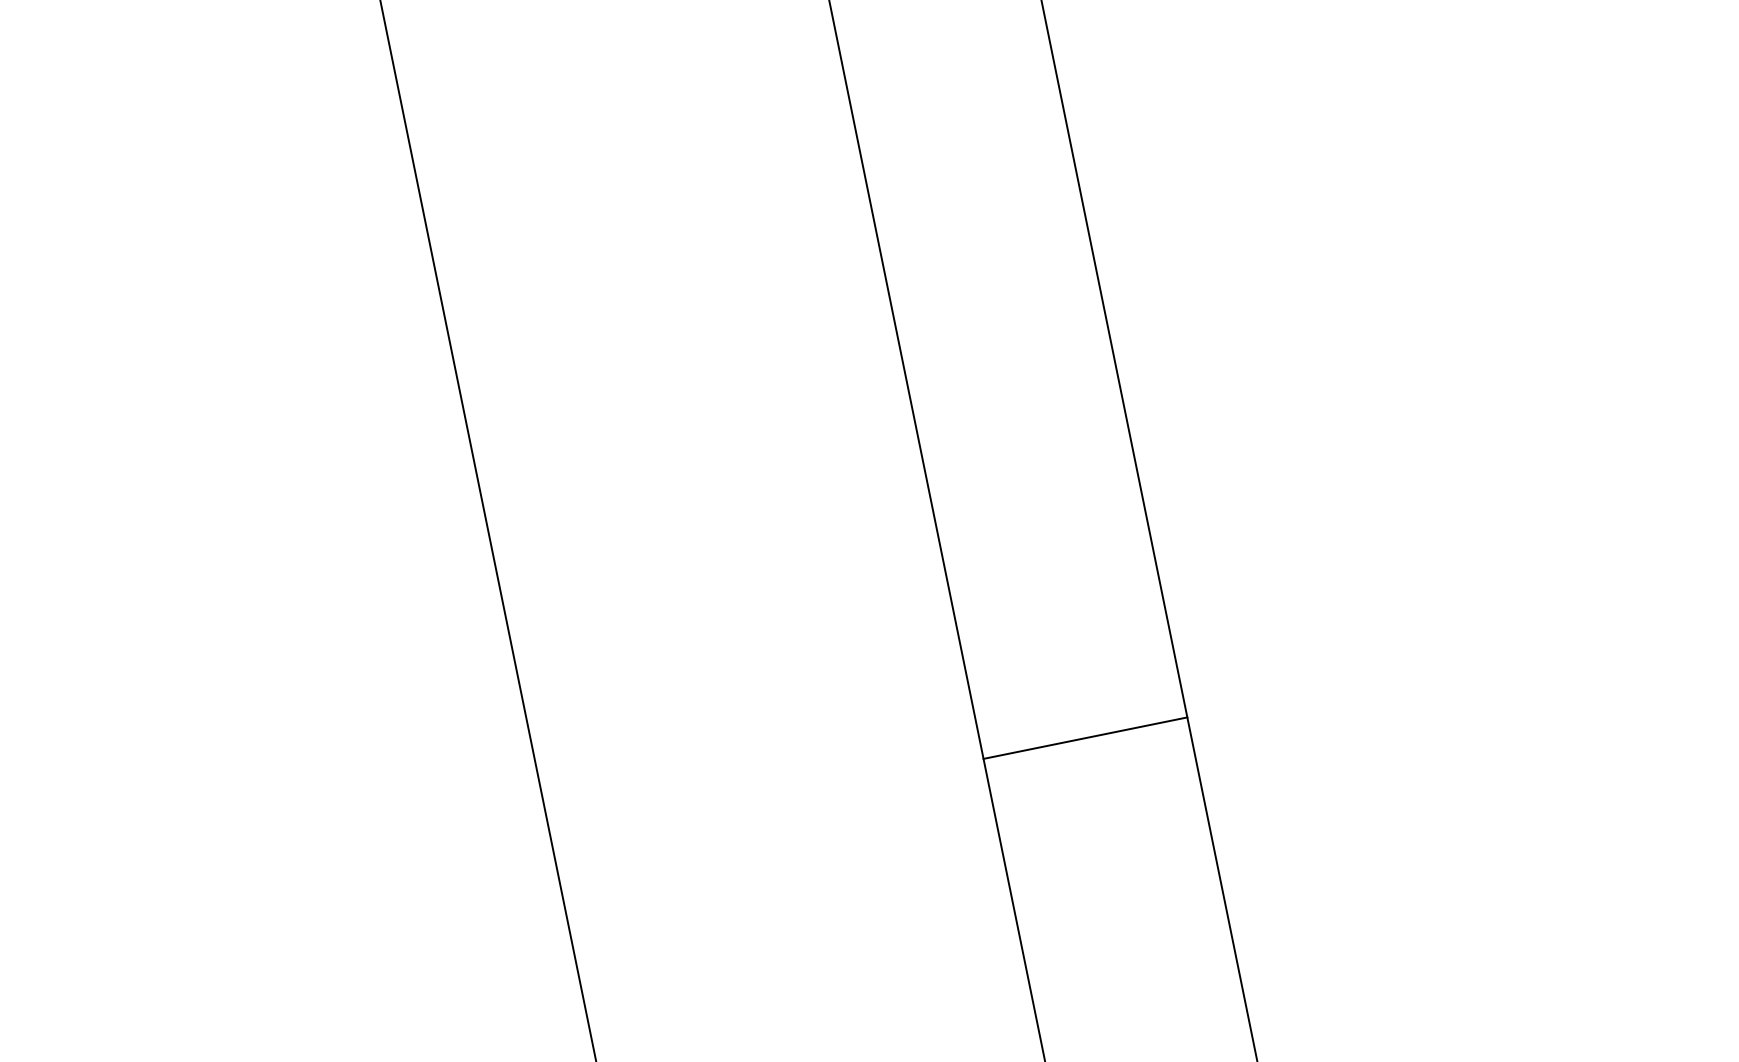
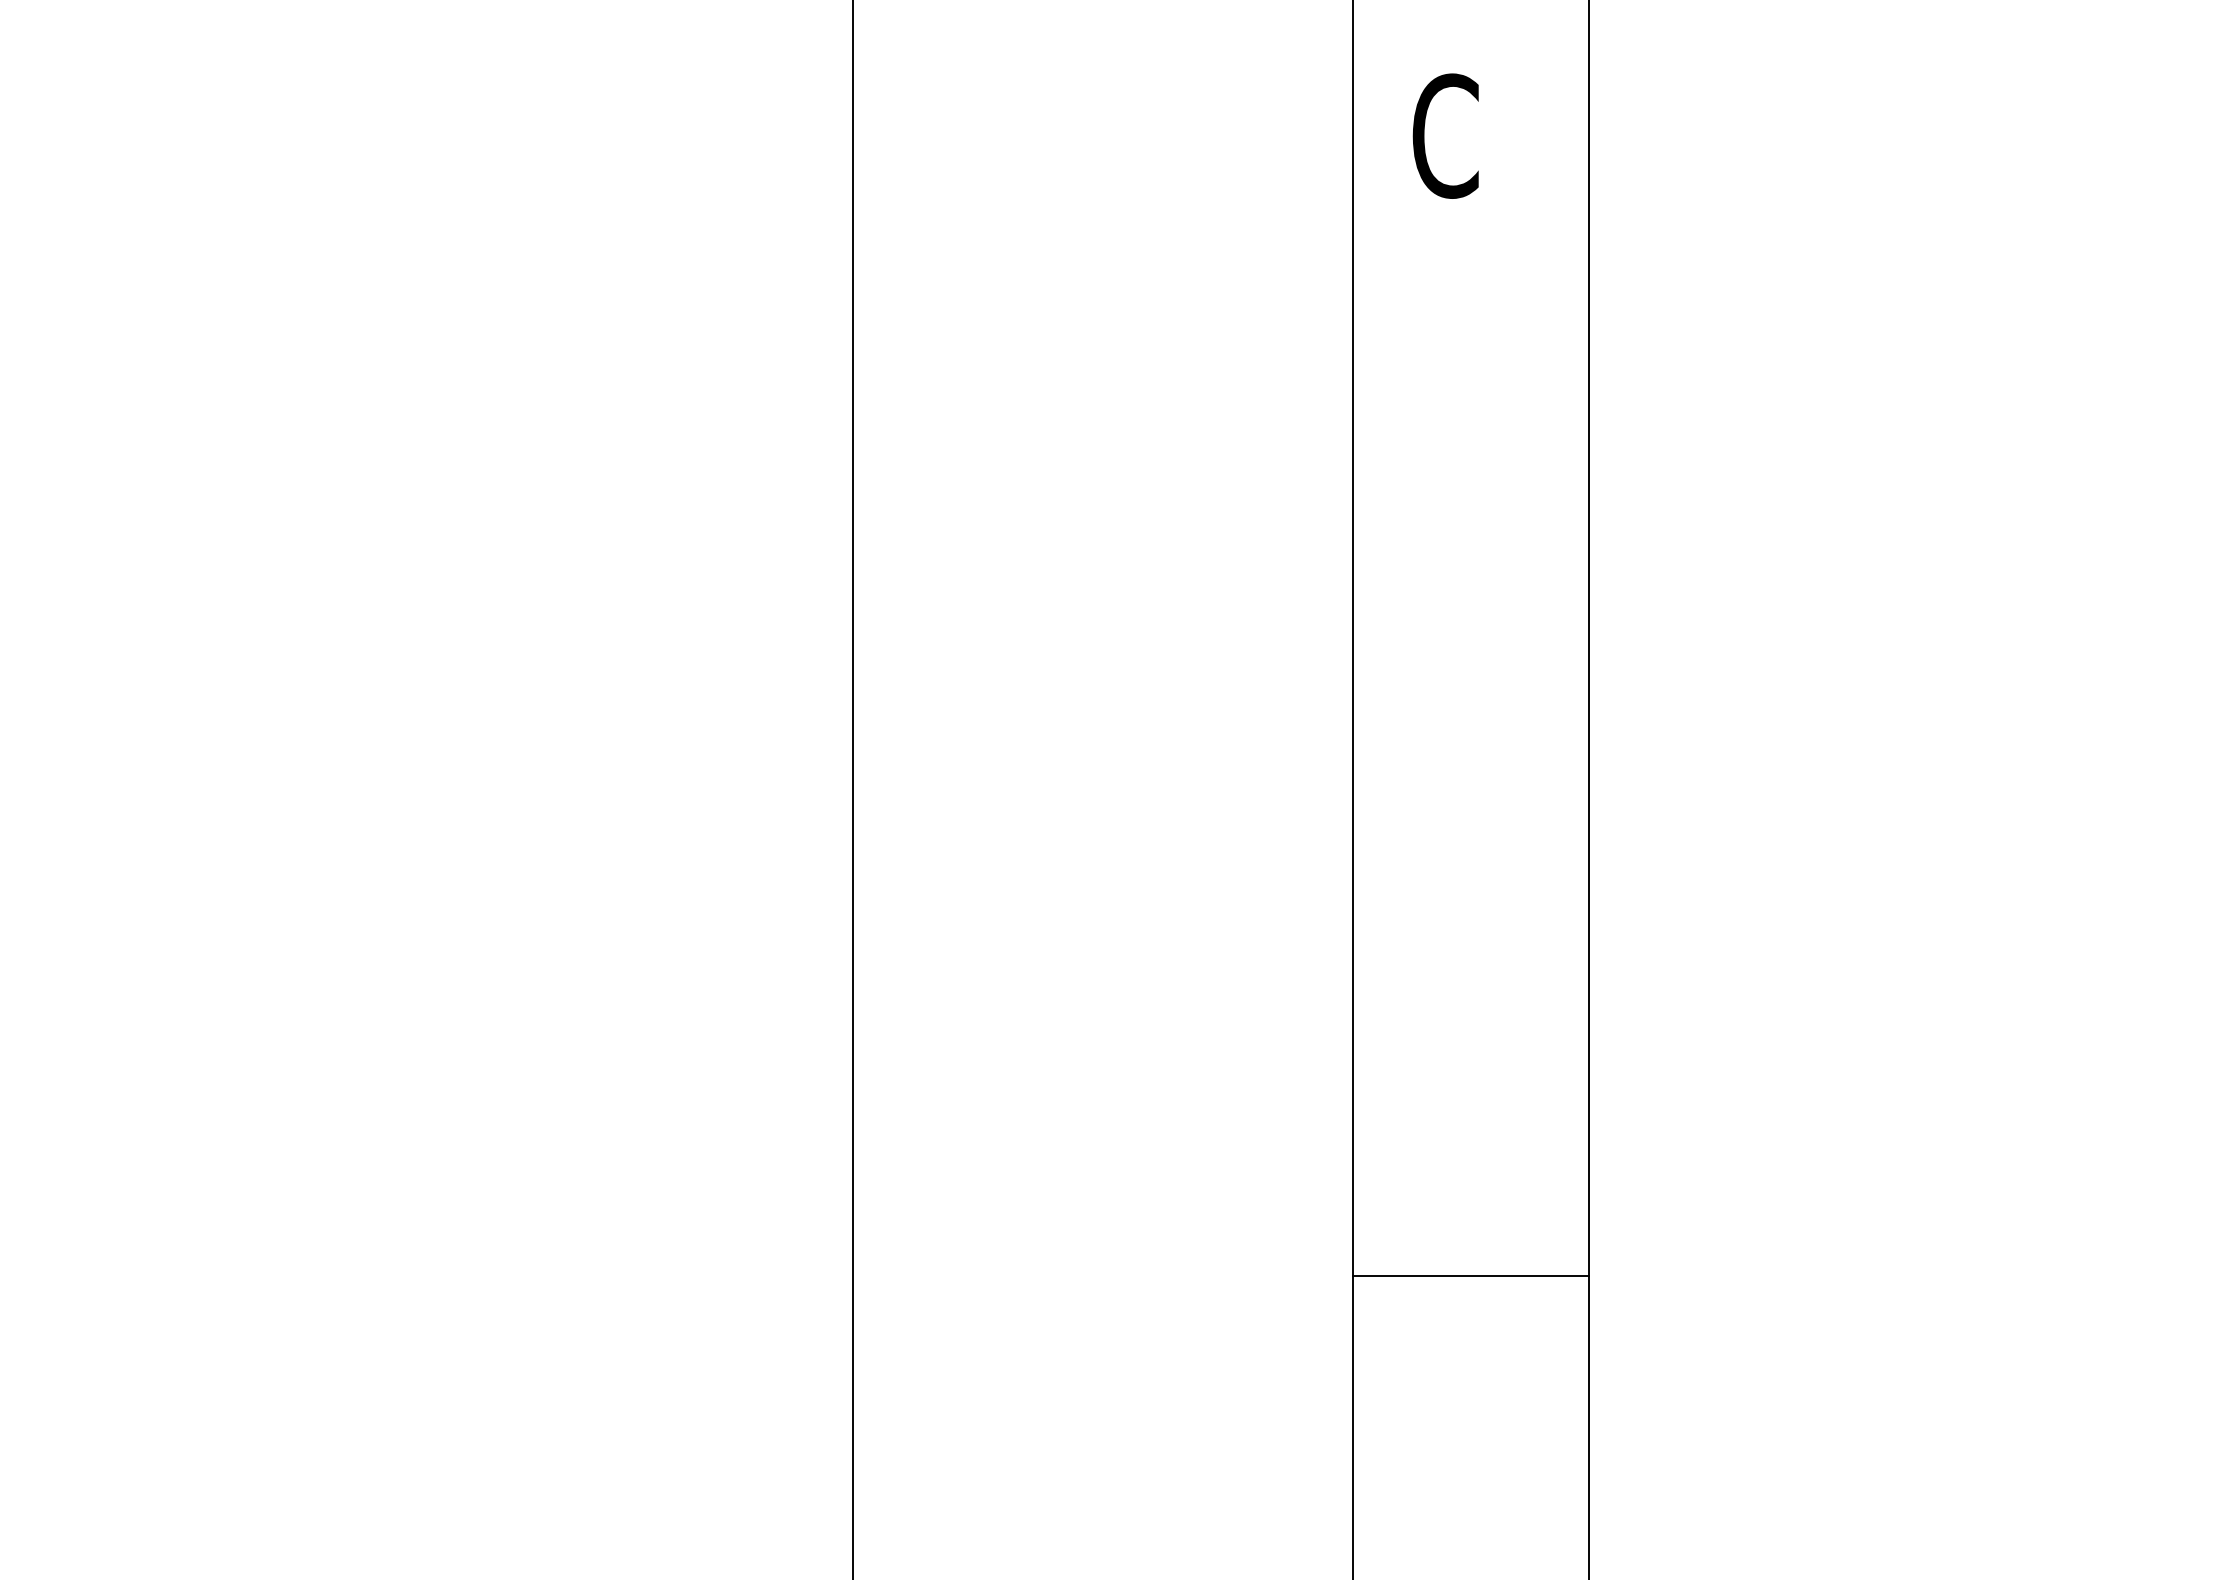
line: (1085, 738) -> (1470, 1275), moved

